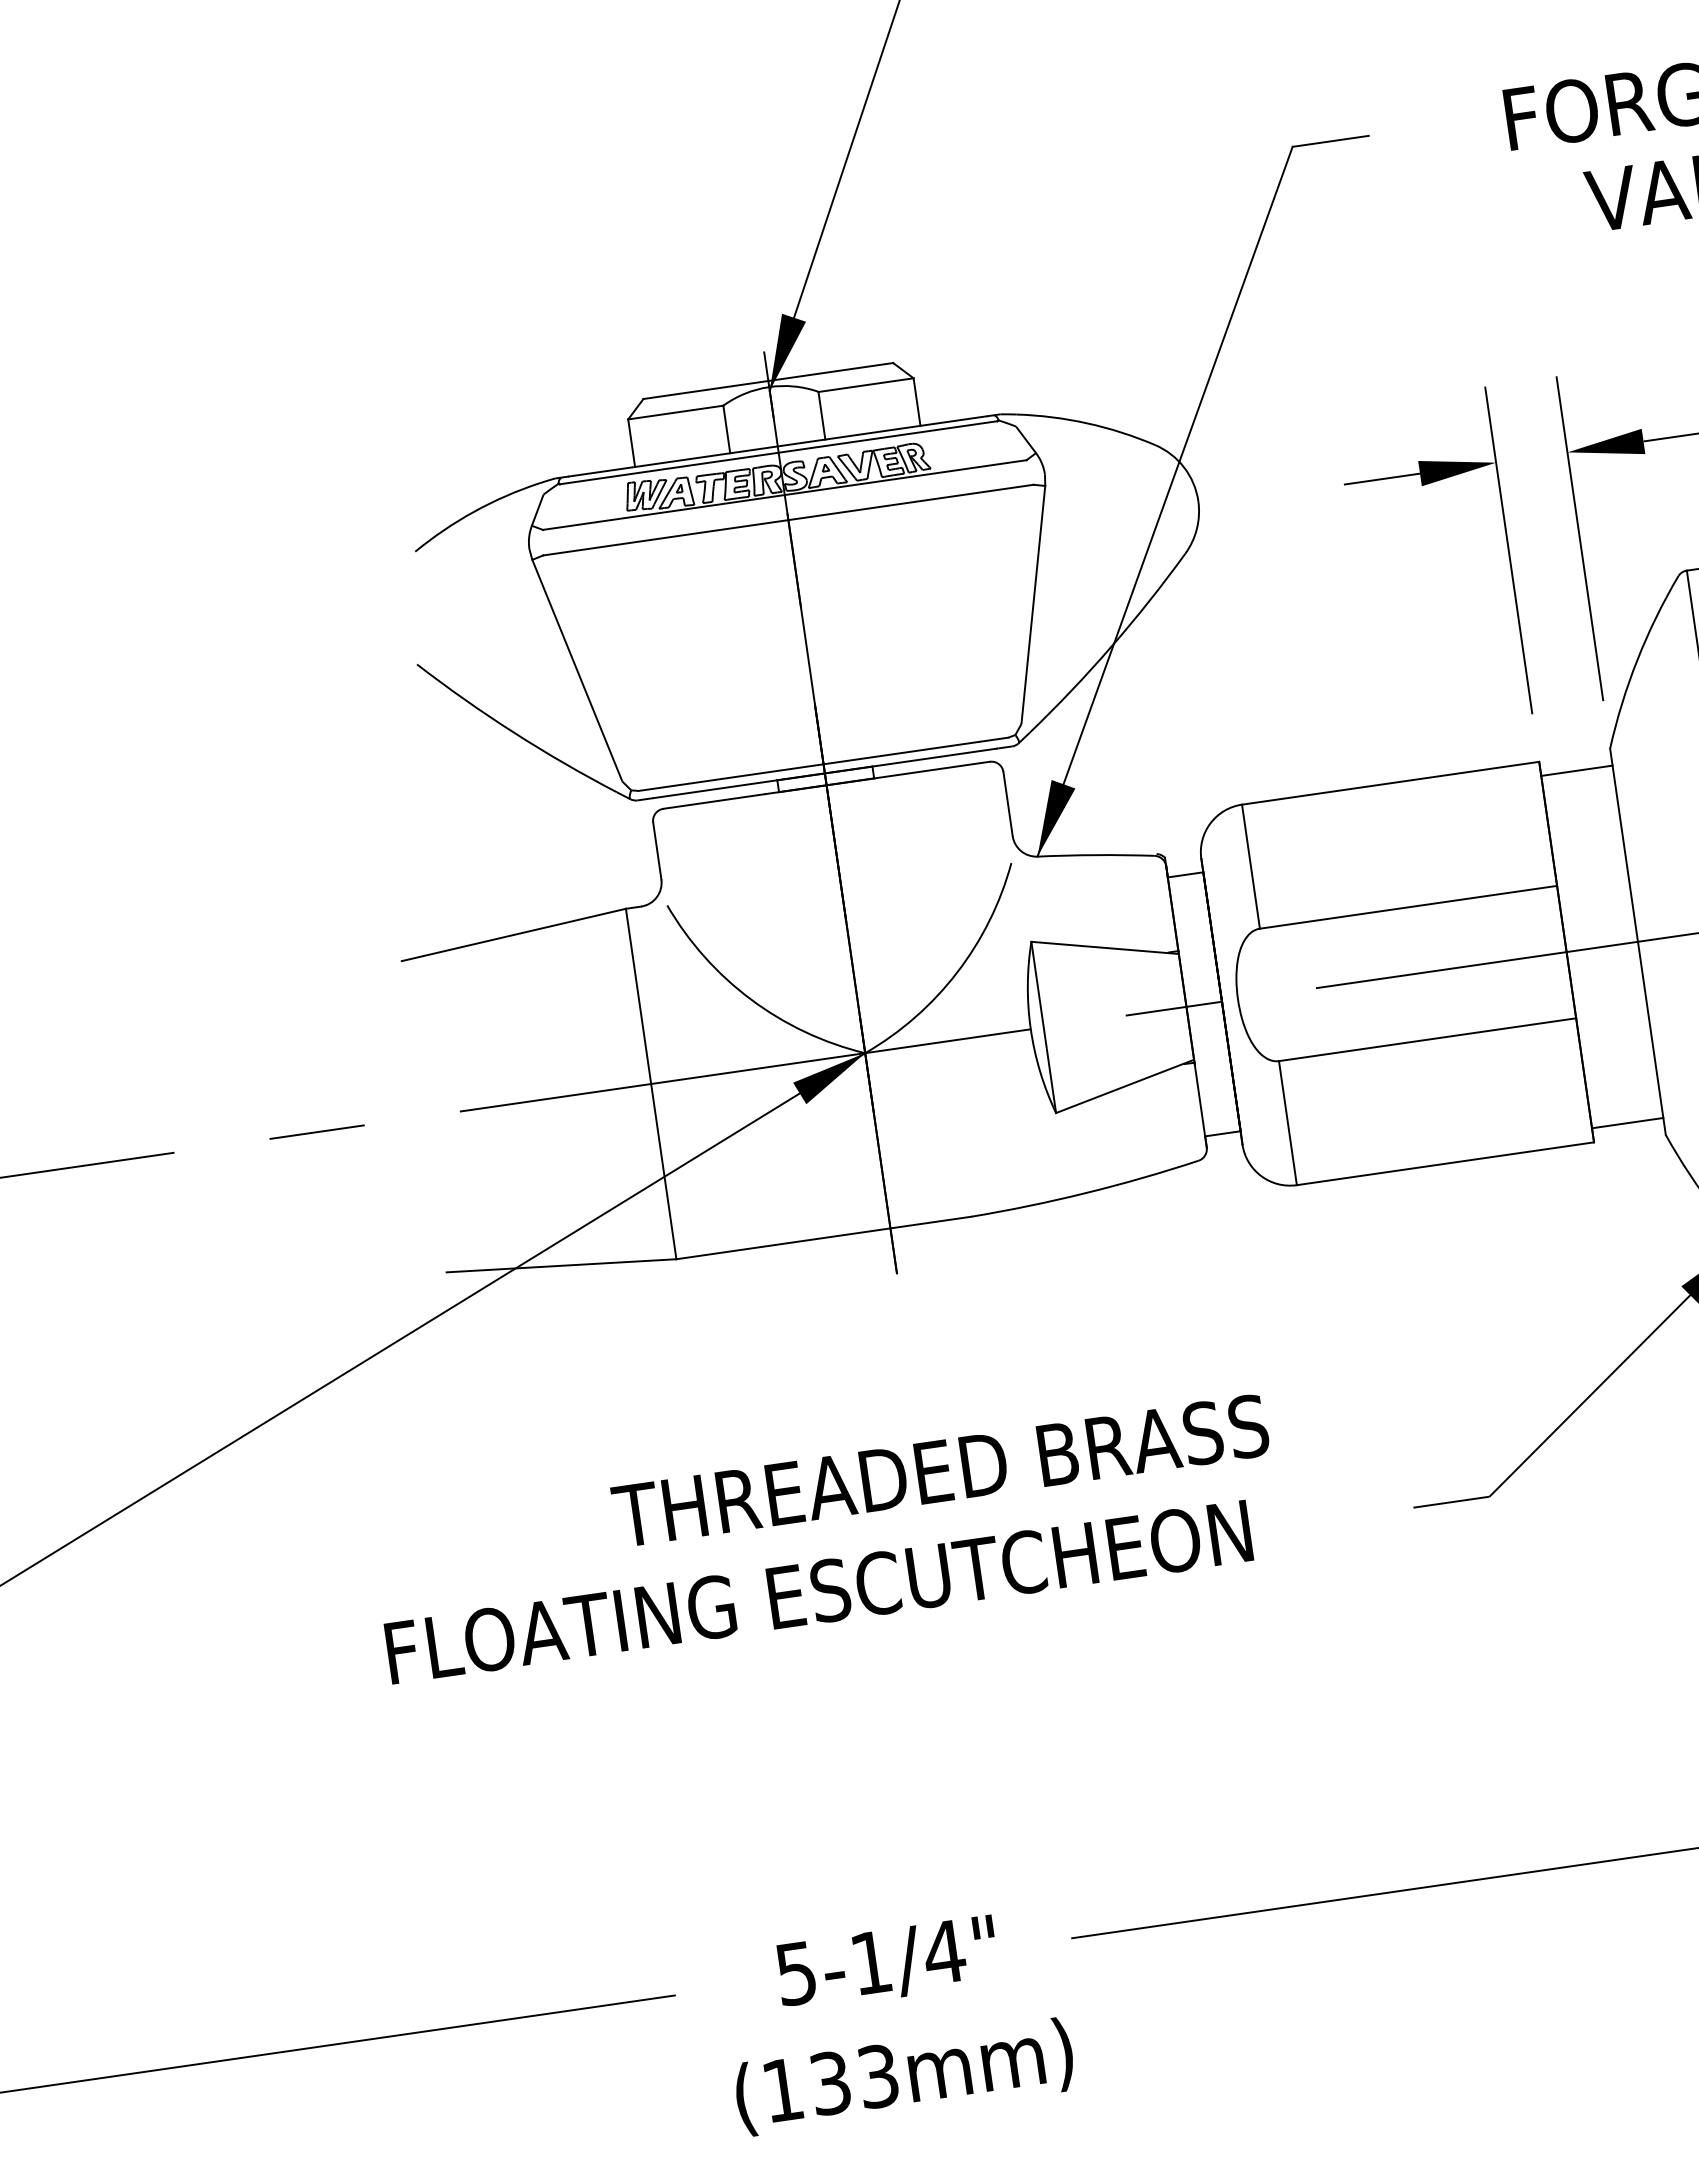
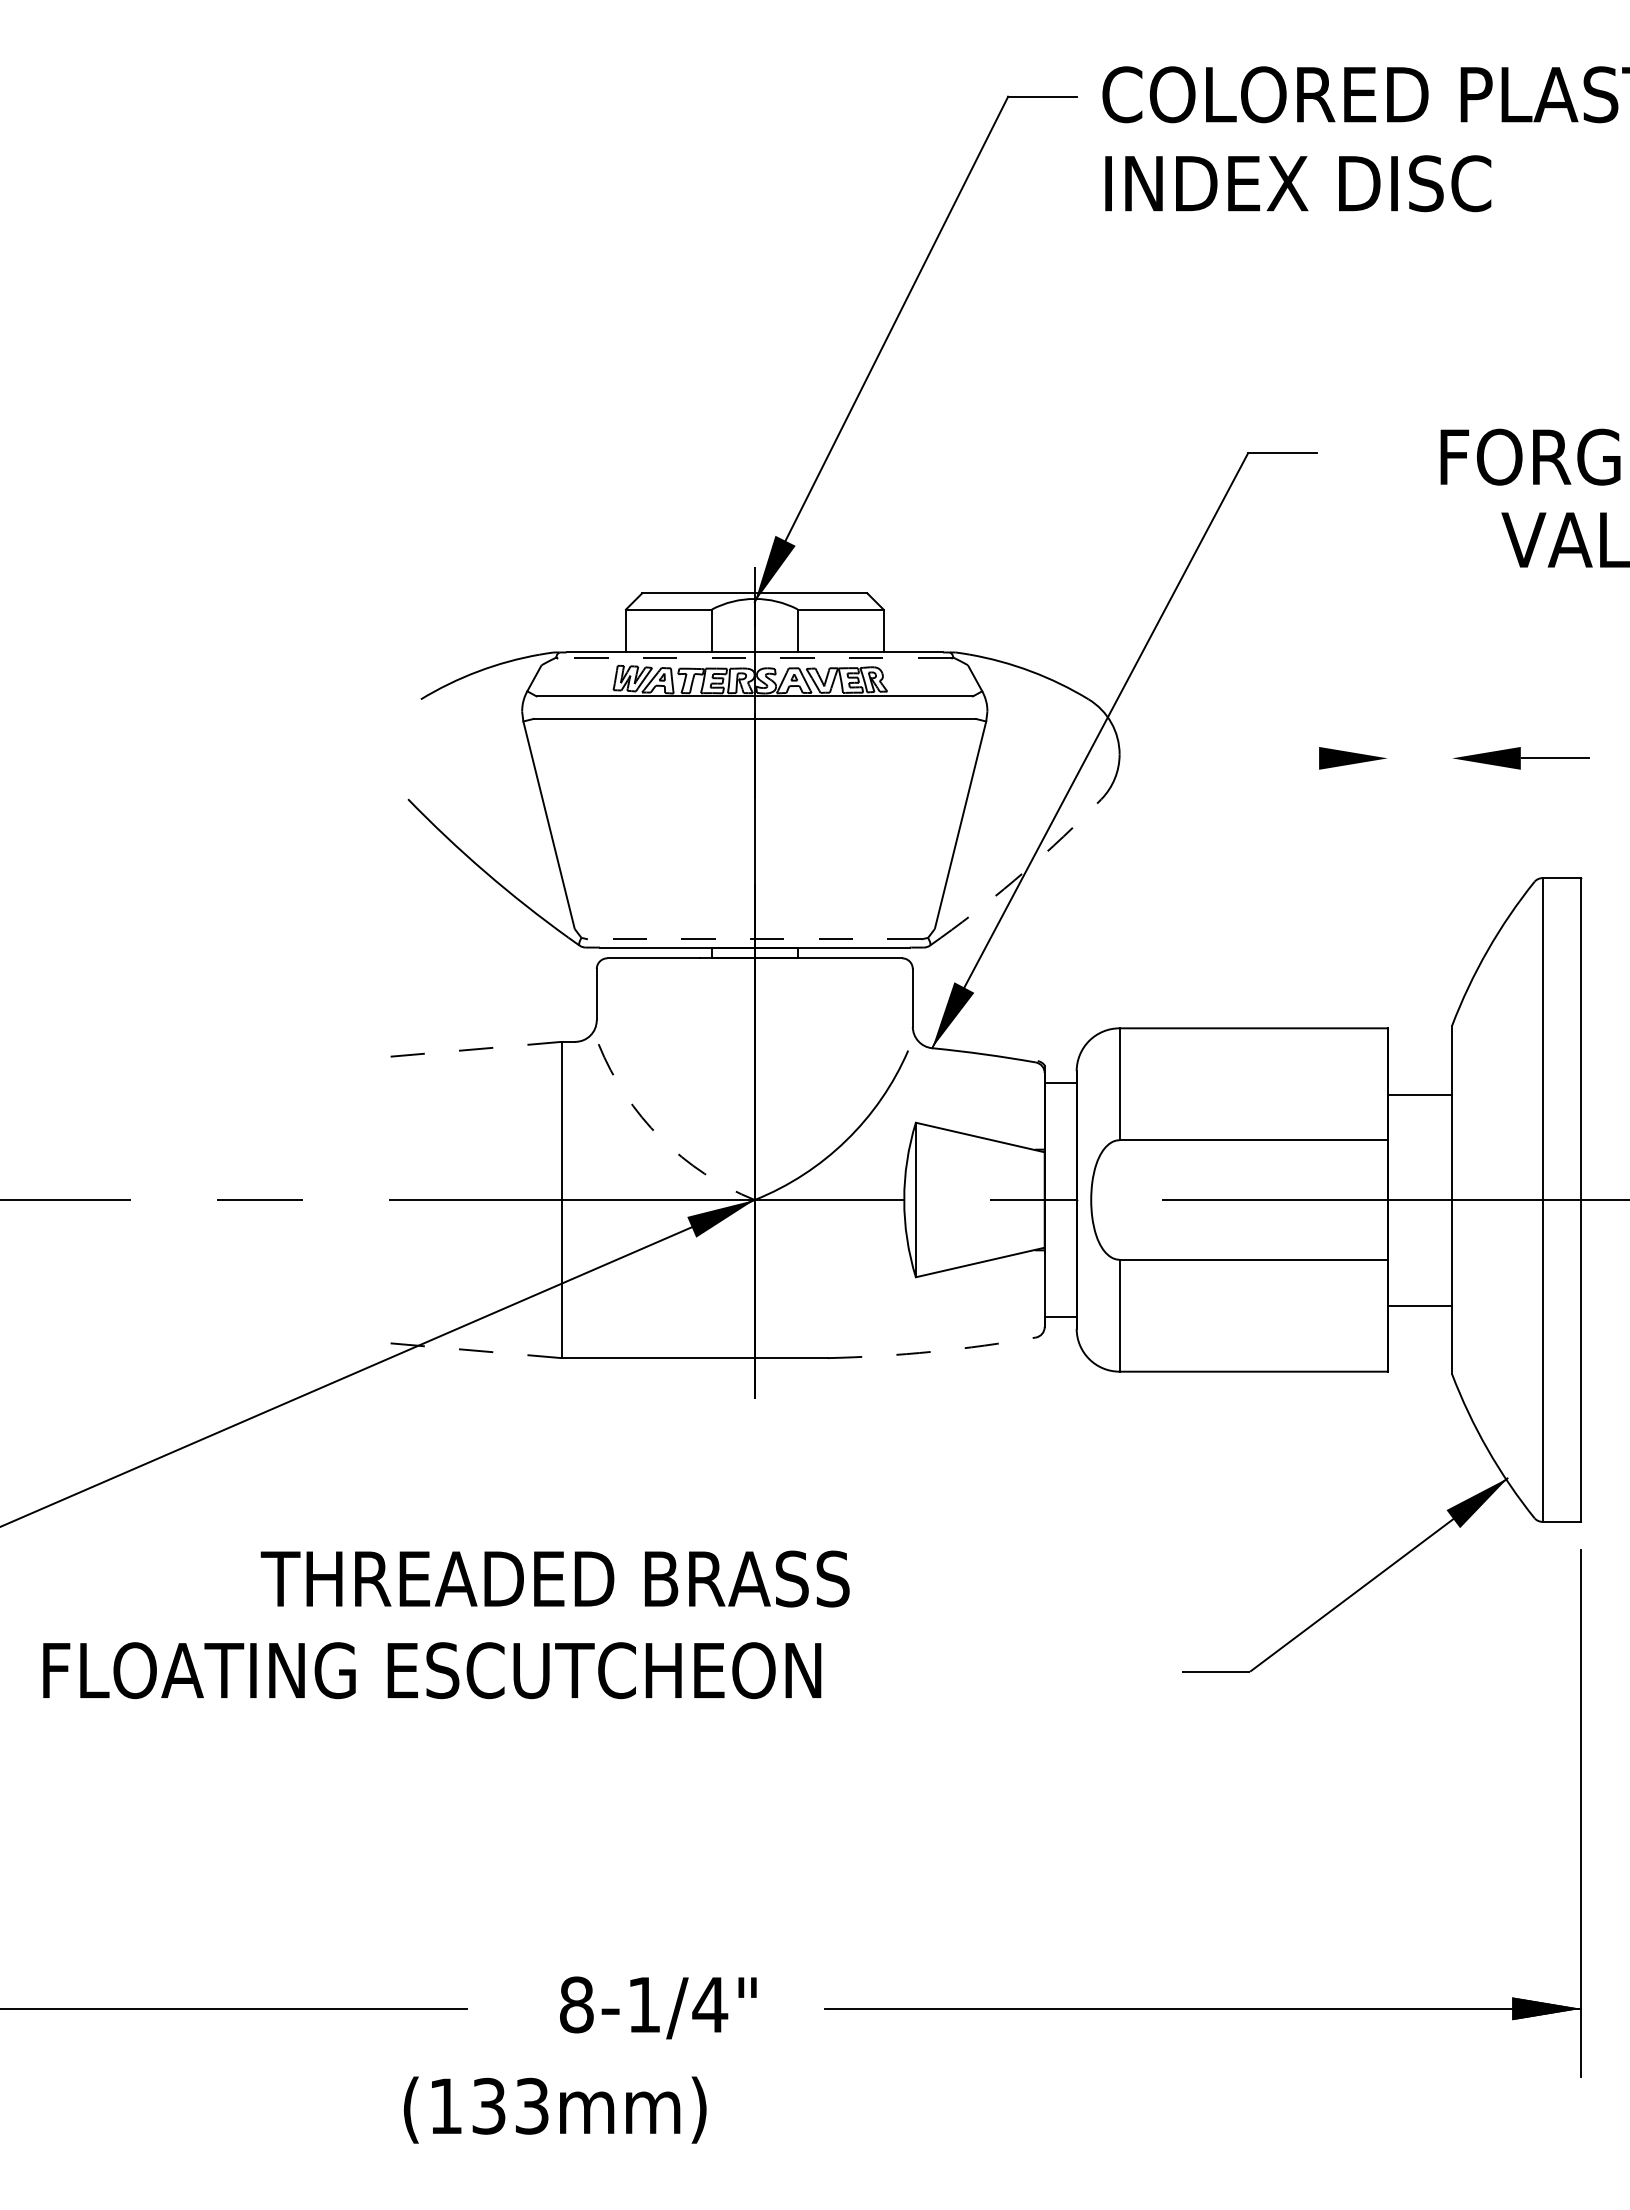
line: (778, 453) -> (754, 658), solid -> dashed
line: (1381, 479) -> (1284, 758), removed
line: (1580, 537) -> (1452, 835), removed
line: (1508, 550) -> (1387, 837), removed
arc: (1111, 647) -> (1024, 872), solid -> dashed
line: (823, 764) -> (754, 939), solid -> dashed
line: (1576, 771) -> (1419, 1095), moved
line: (514, 934) -> (459, 1050), solid -> dashed
arc: (750, 1000) -> (660, 1138), solid -> dashed
line: (1627, 1122) -> (1419, 1305), moved
arc: (1086, 1192) -> (932, 1351), solid -> dashed
line: (561, 1265) -> (459, 1349), solid -> dashed
text: (827, 1538) -> (446, 1624), moved
text: (796, 1973) -> (576, 2004), 5-1/4" -> 8-1/4"
text: (904, 2076) -> (555, 2109), moved

